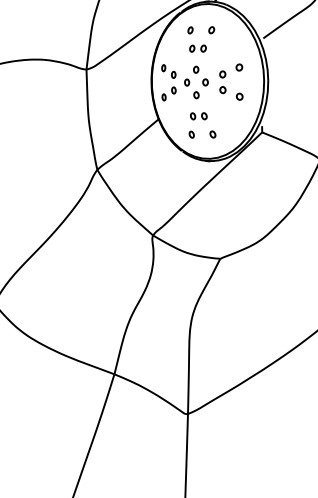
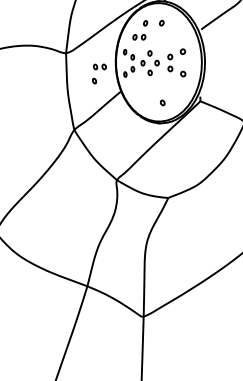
part: (198, 48) -> (139, 37), moved
part: (198, 124) -> (99, 73), moved

